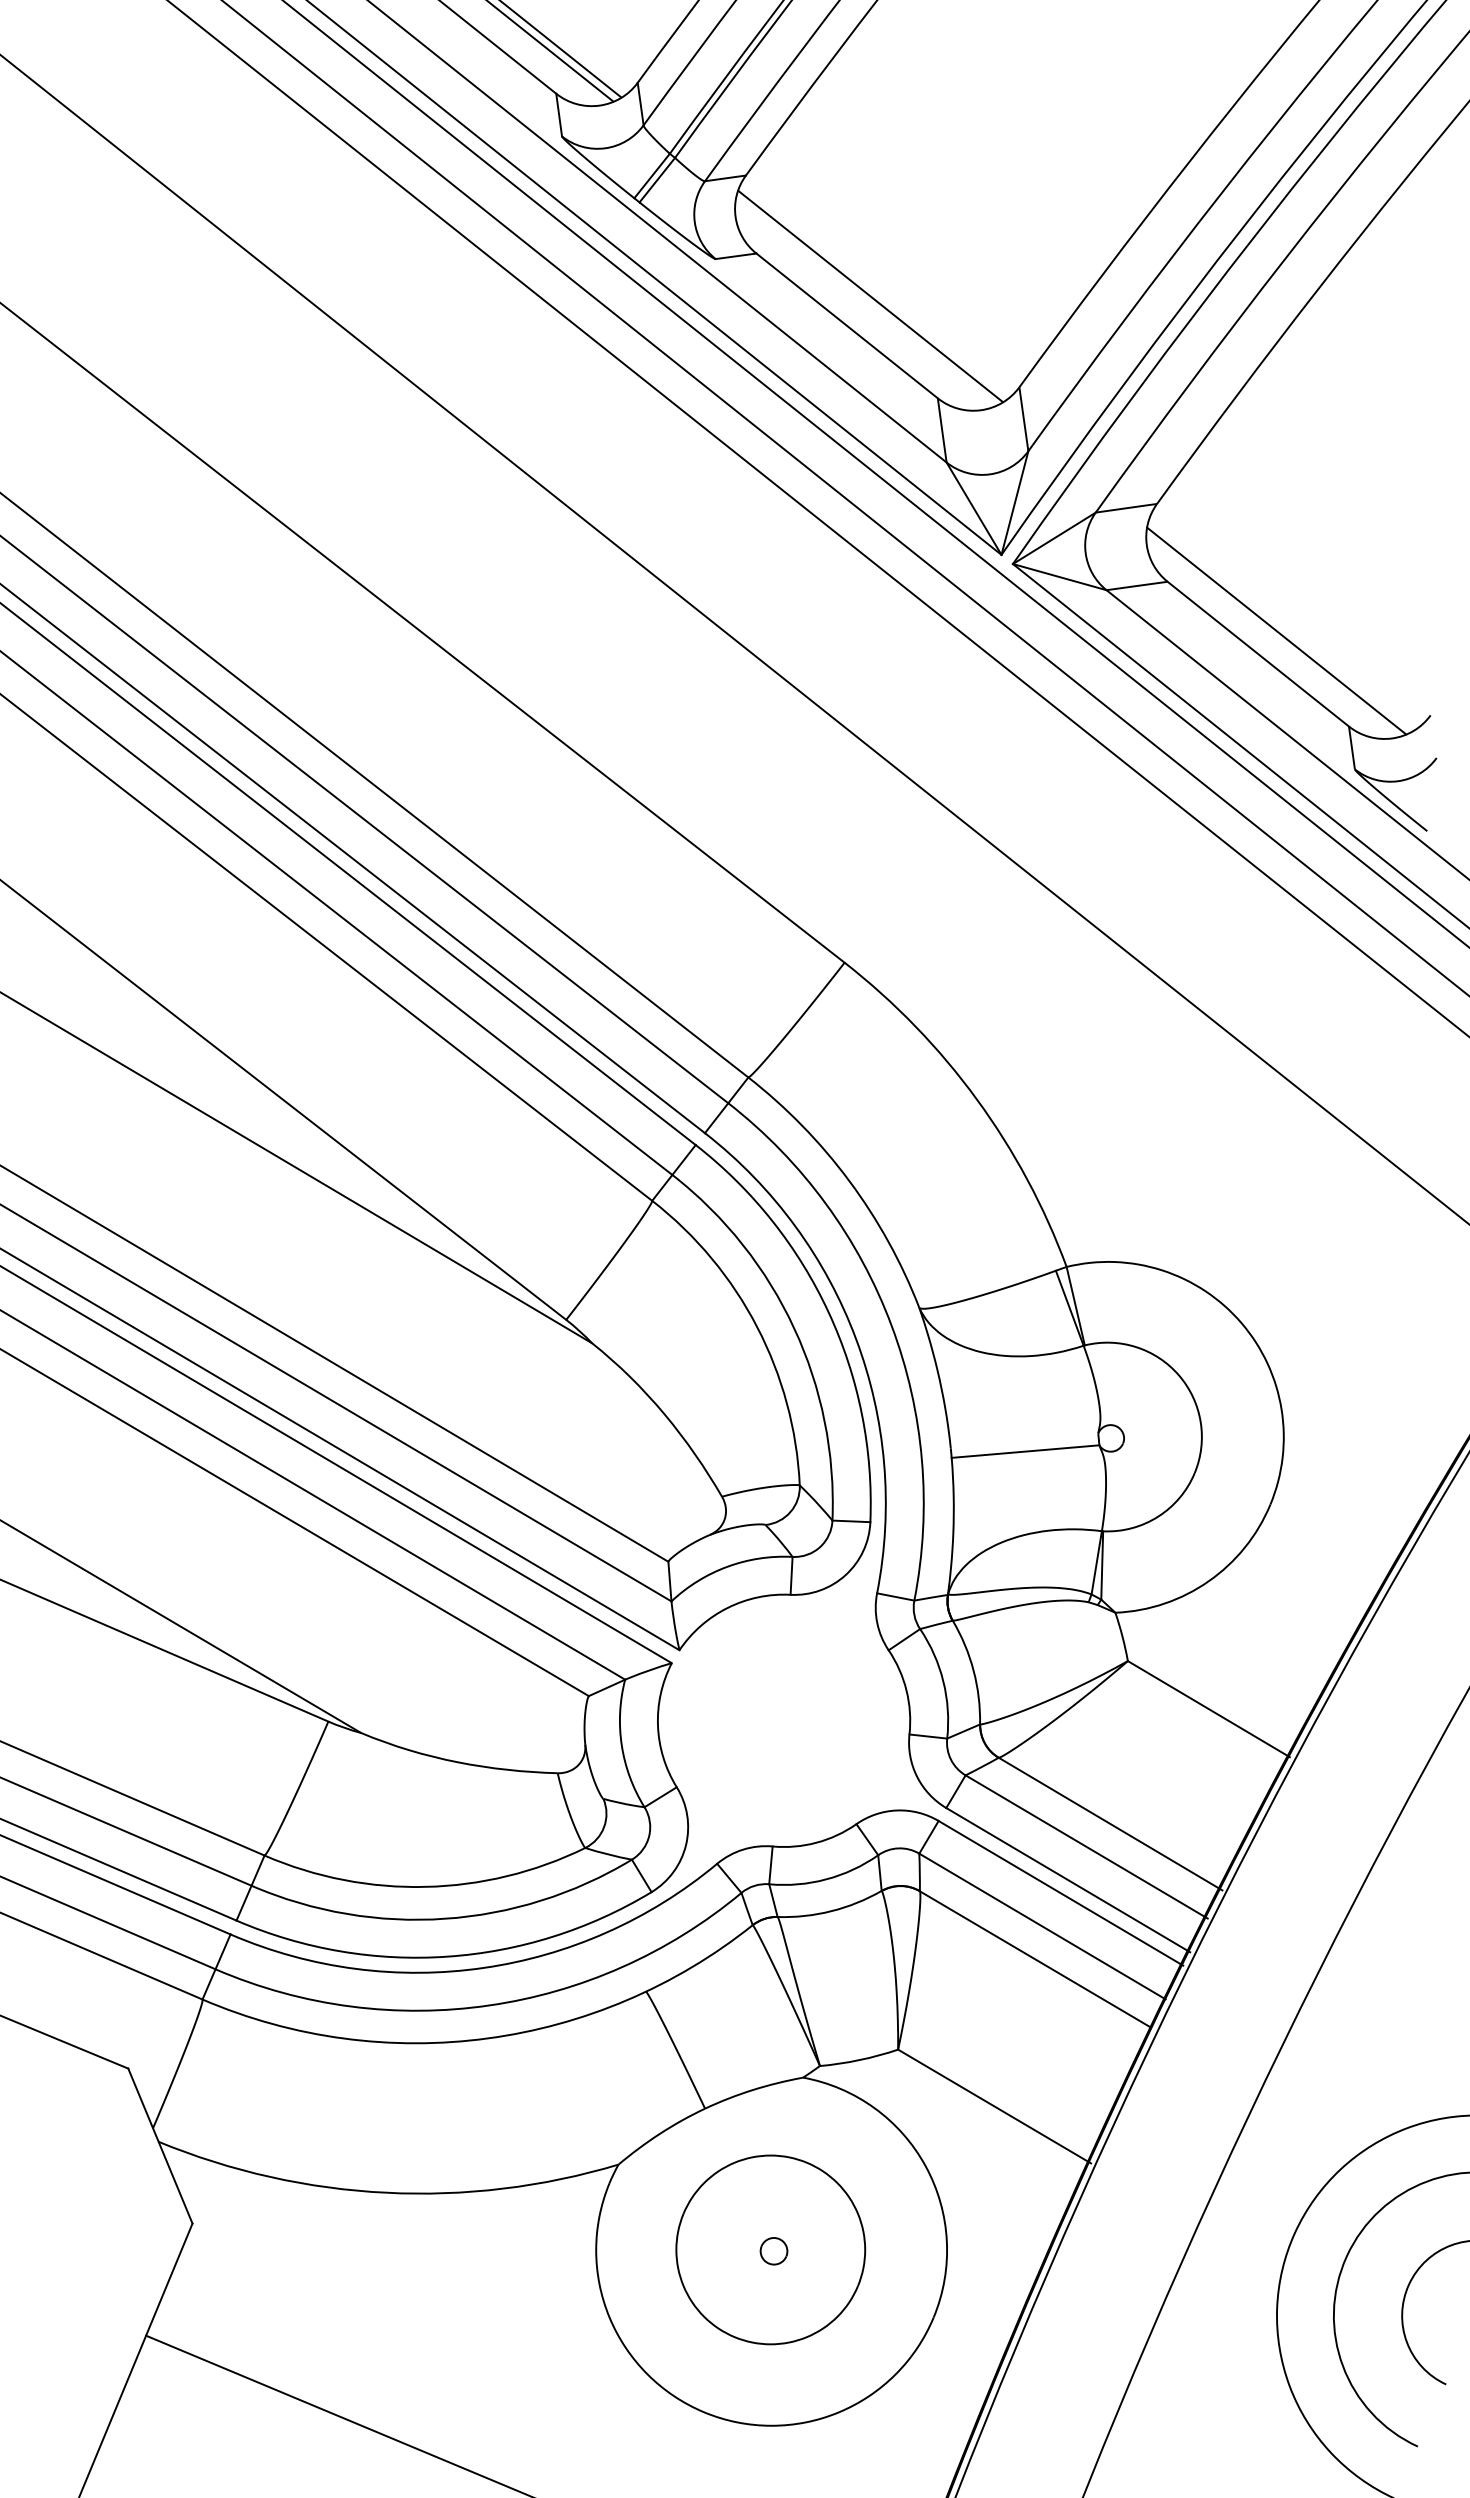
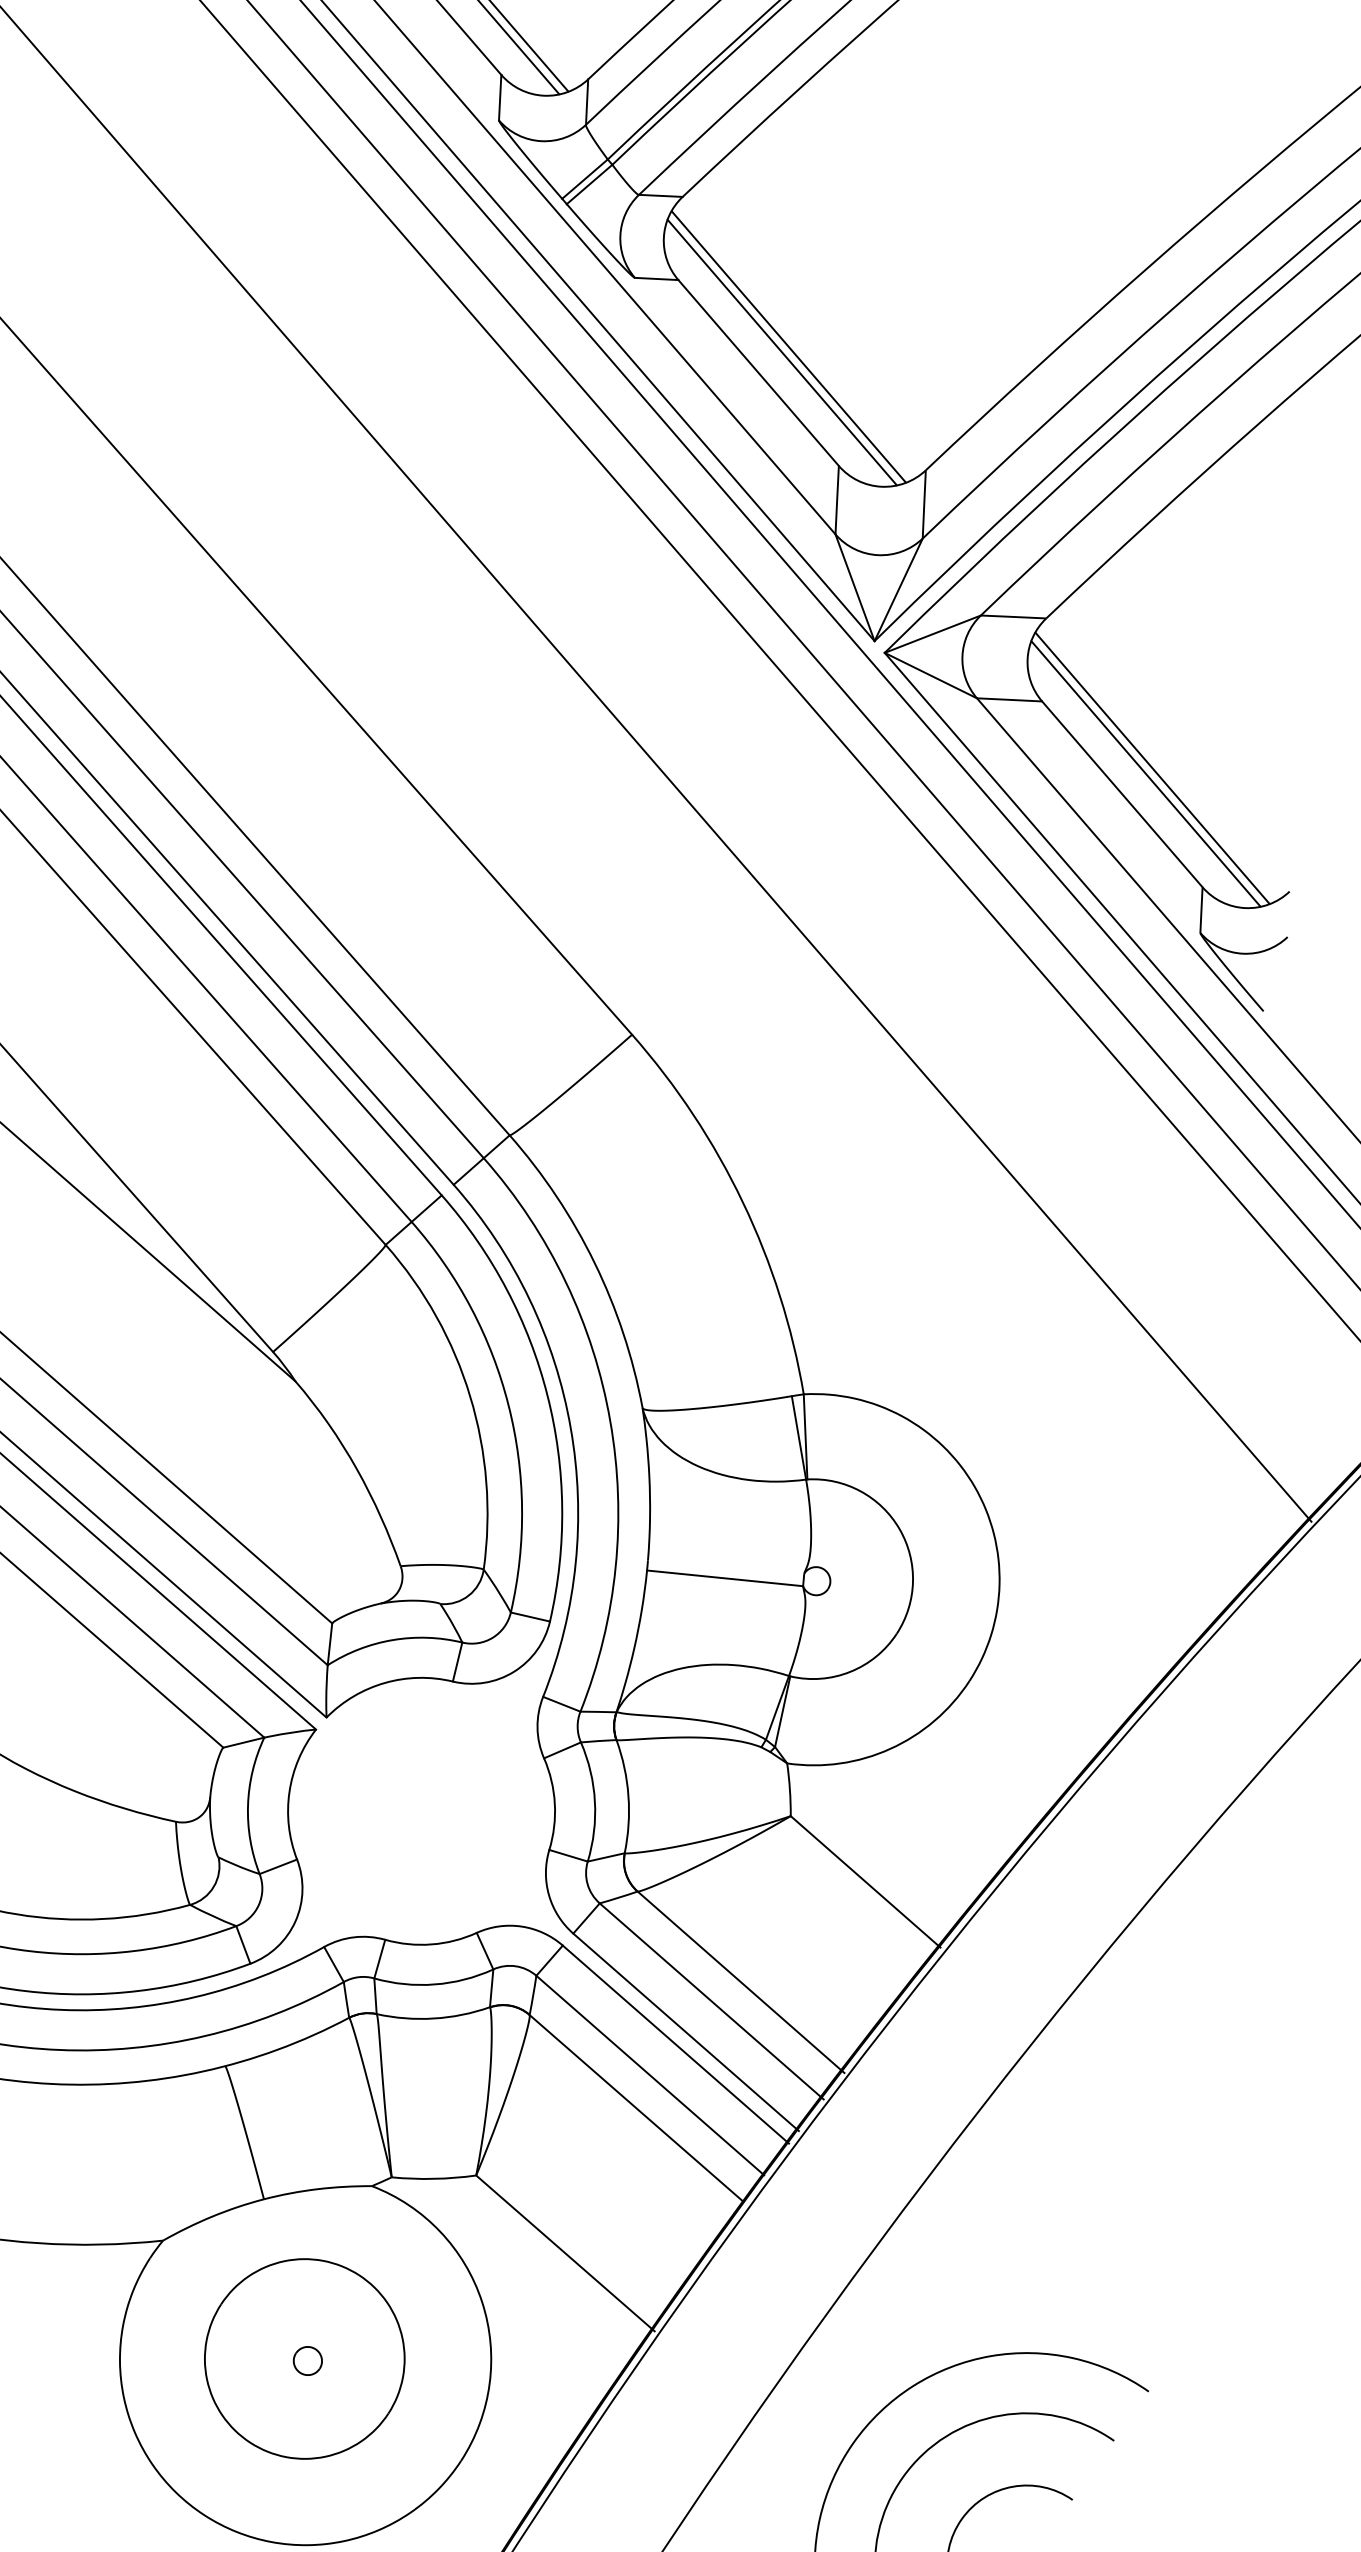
line: (864, 302) -> (781, 352), added
line: (1281, 624) -> (1152, 768), added

